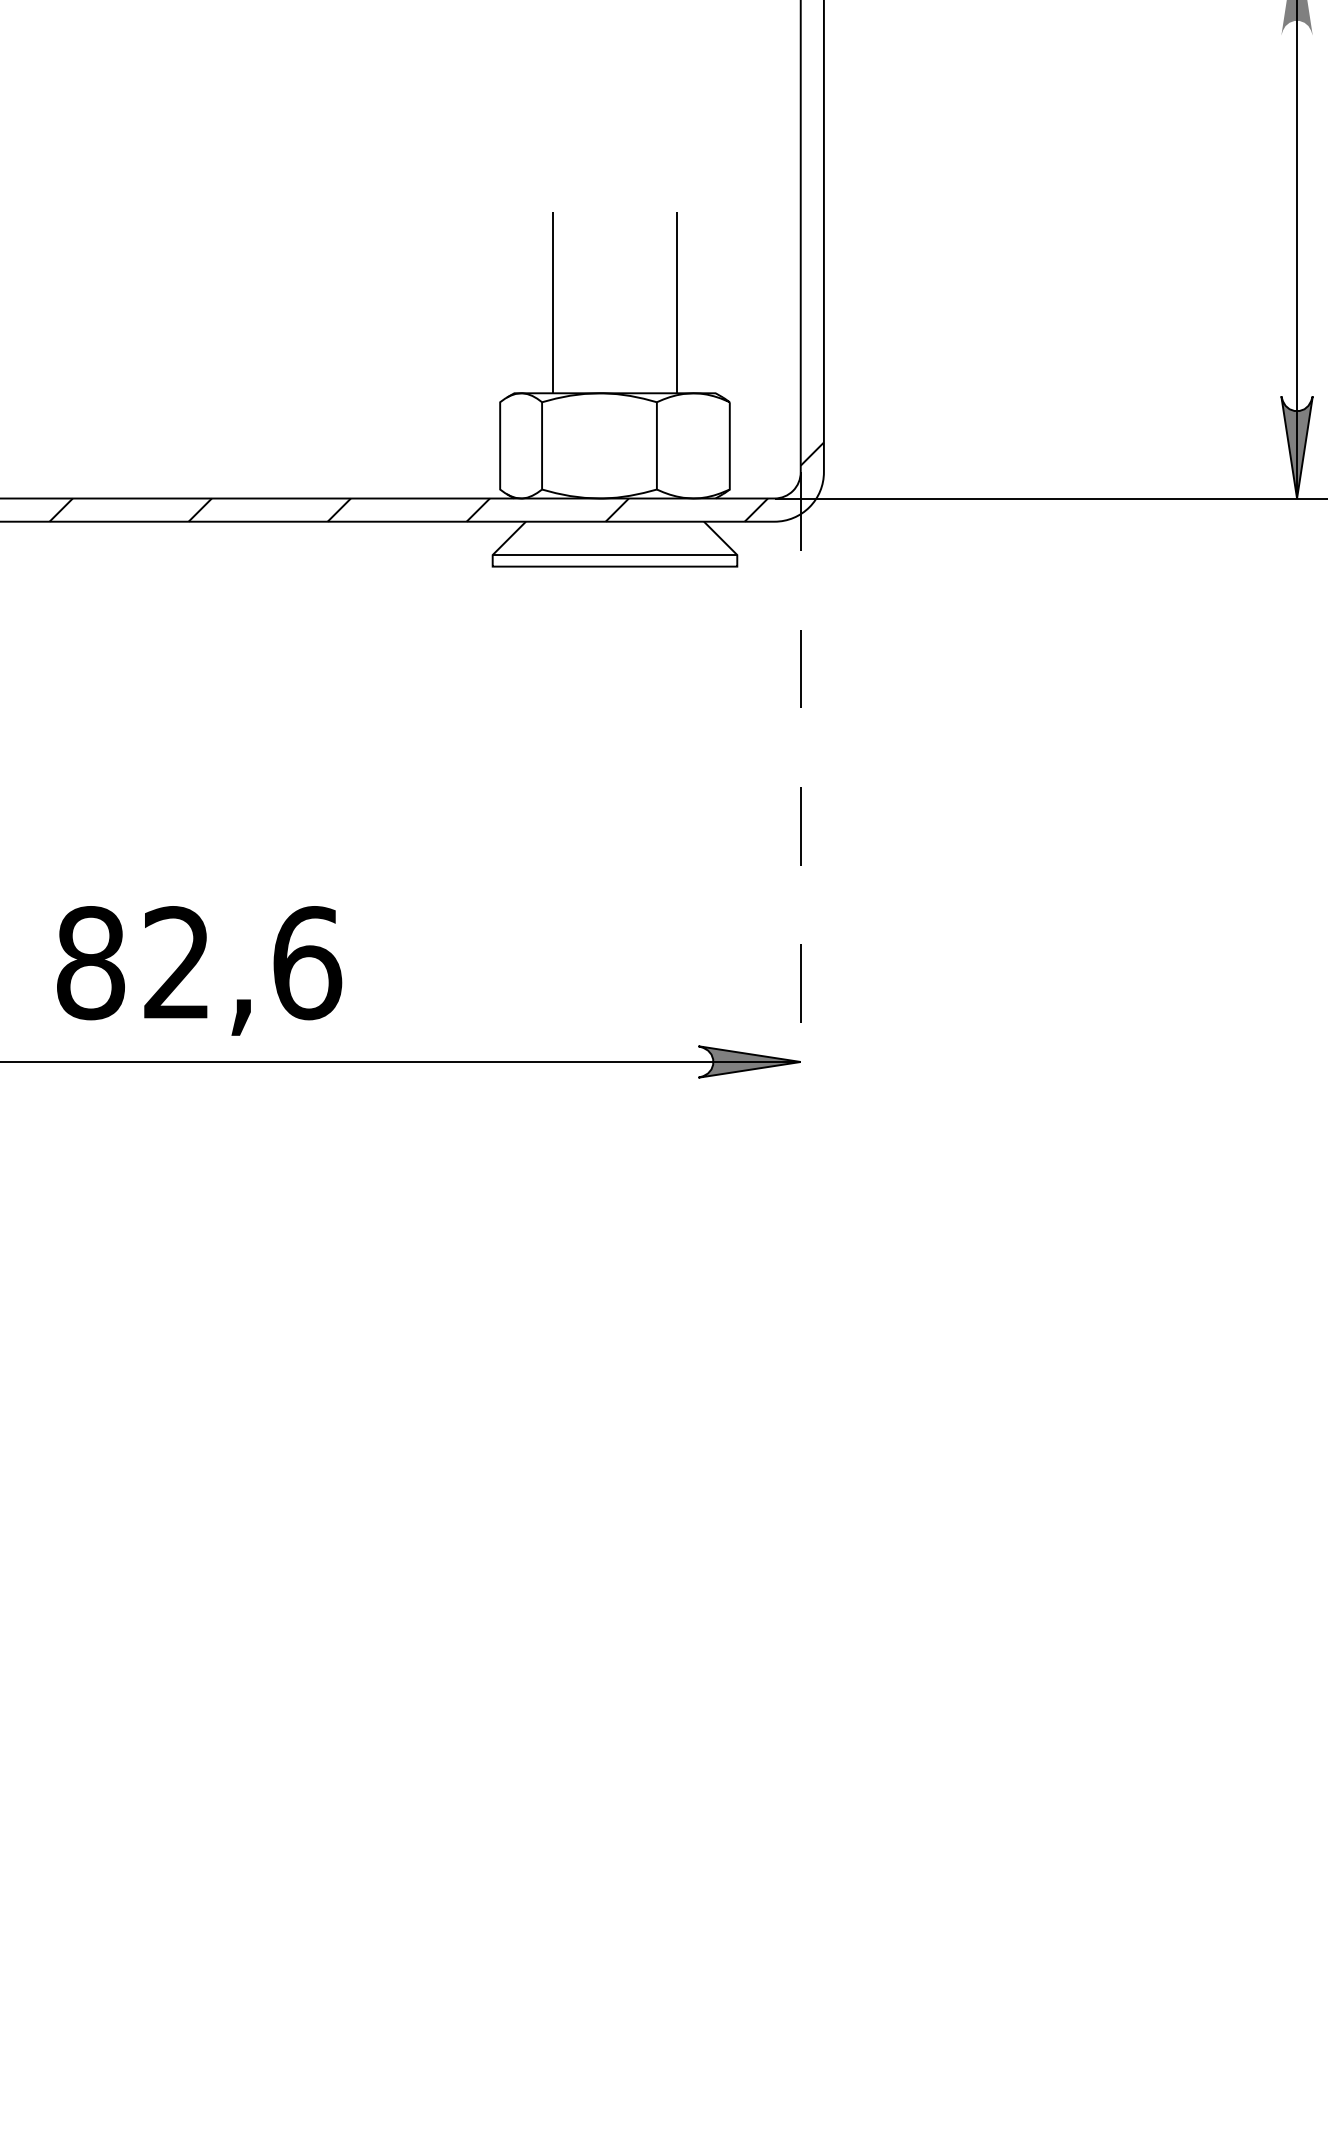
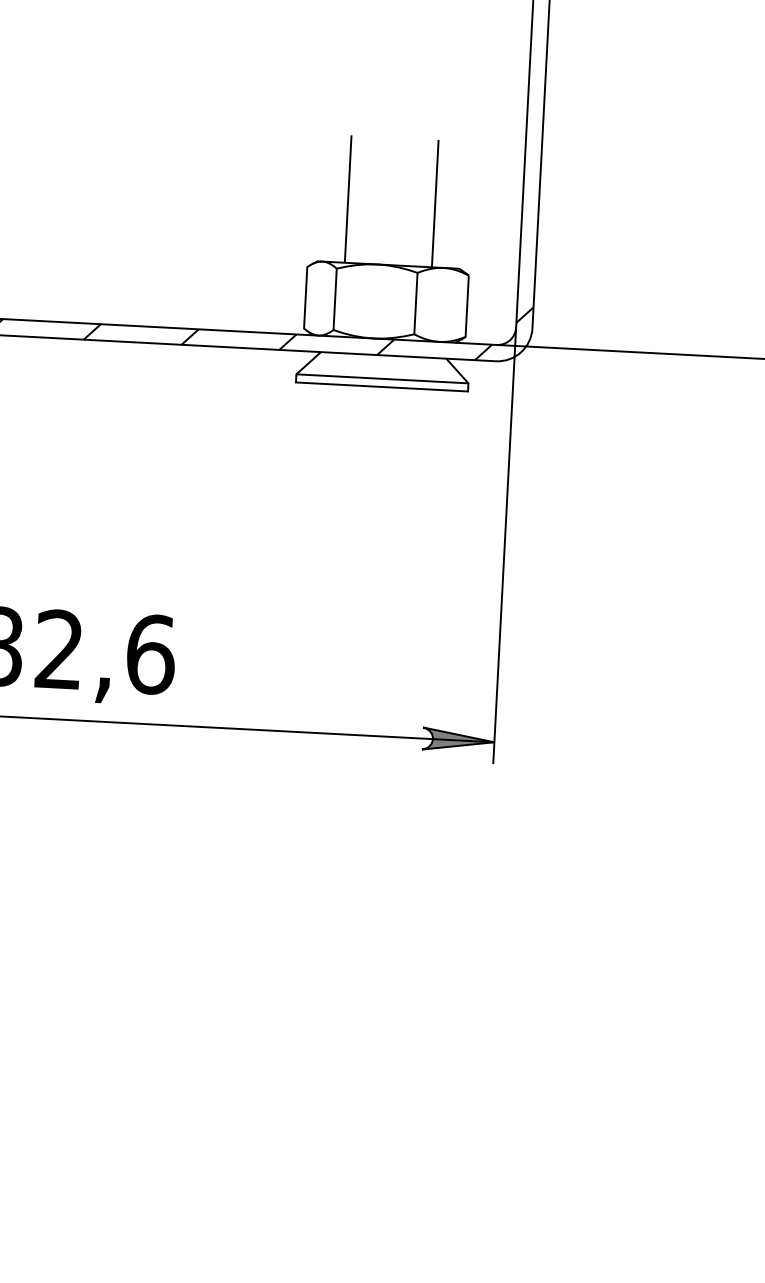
line: (800, 783) -> (504, 546), dashed -> solid

